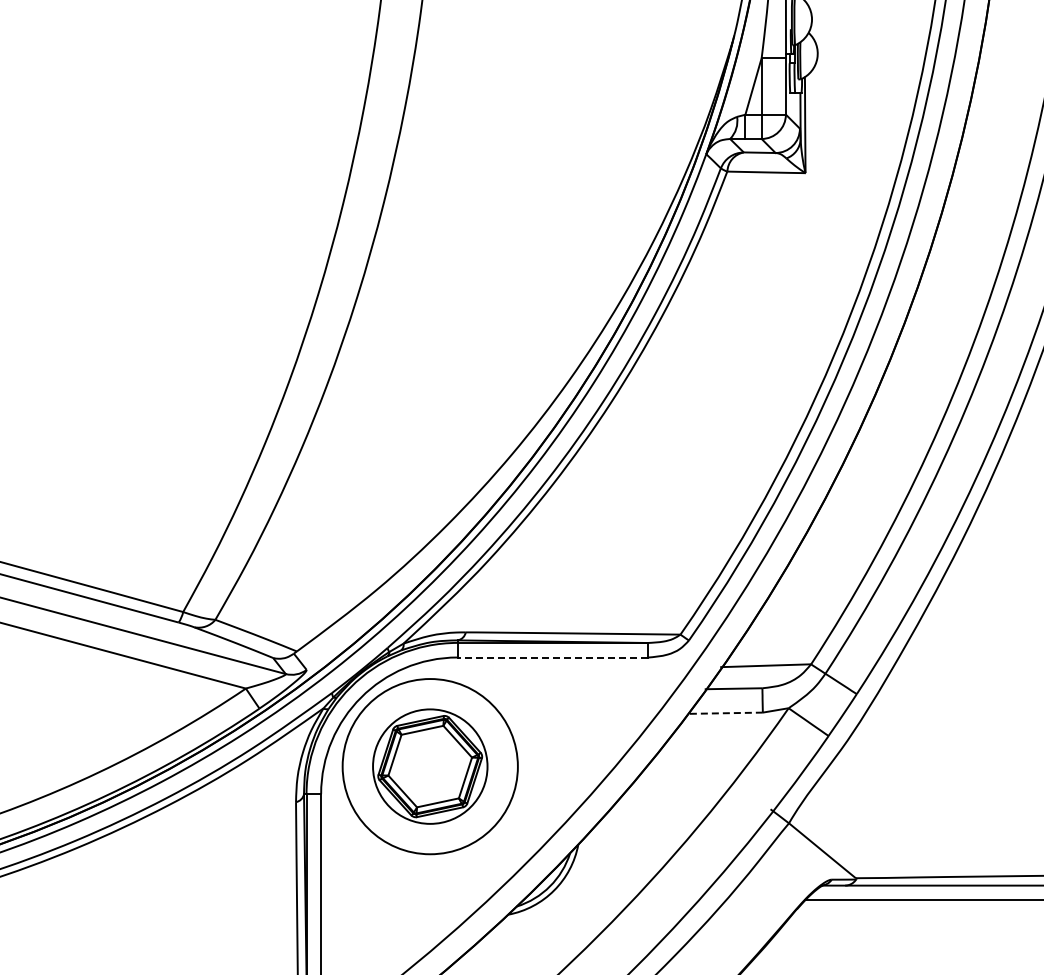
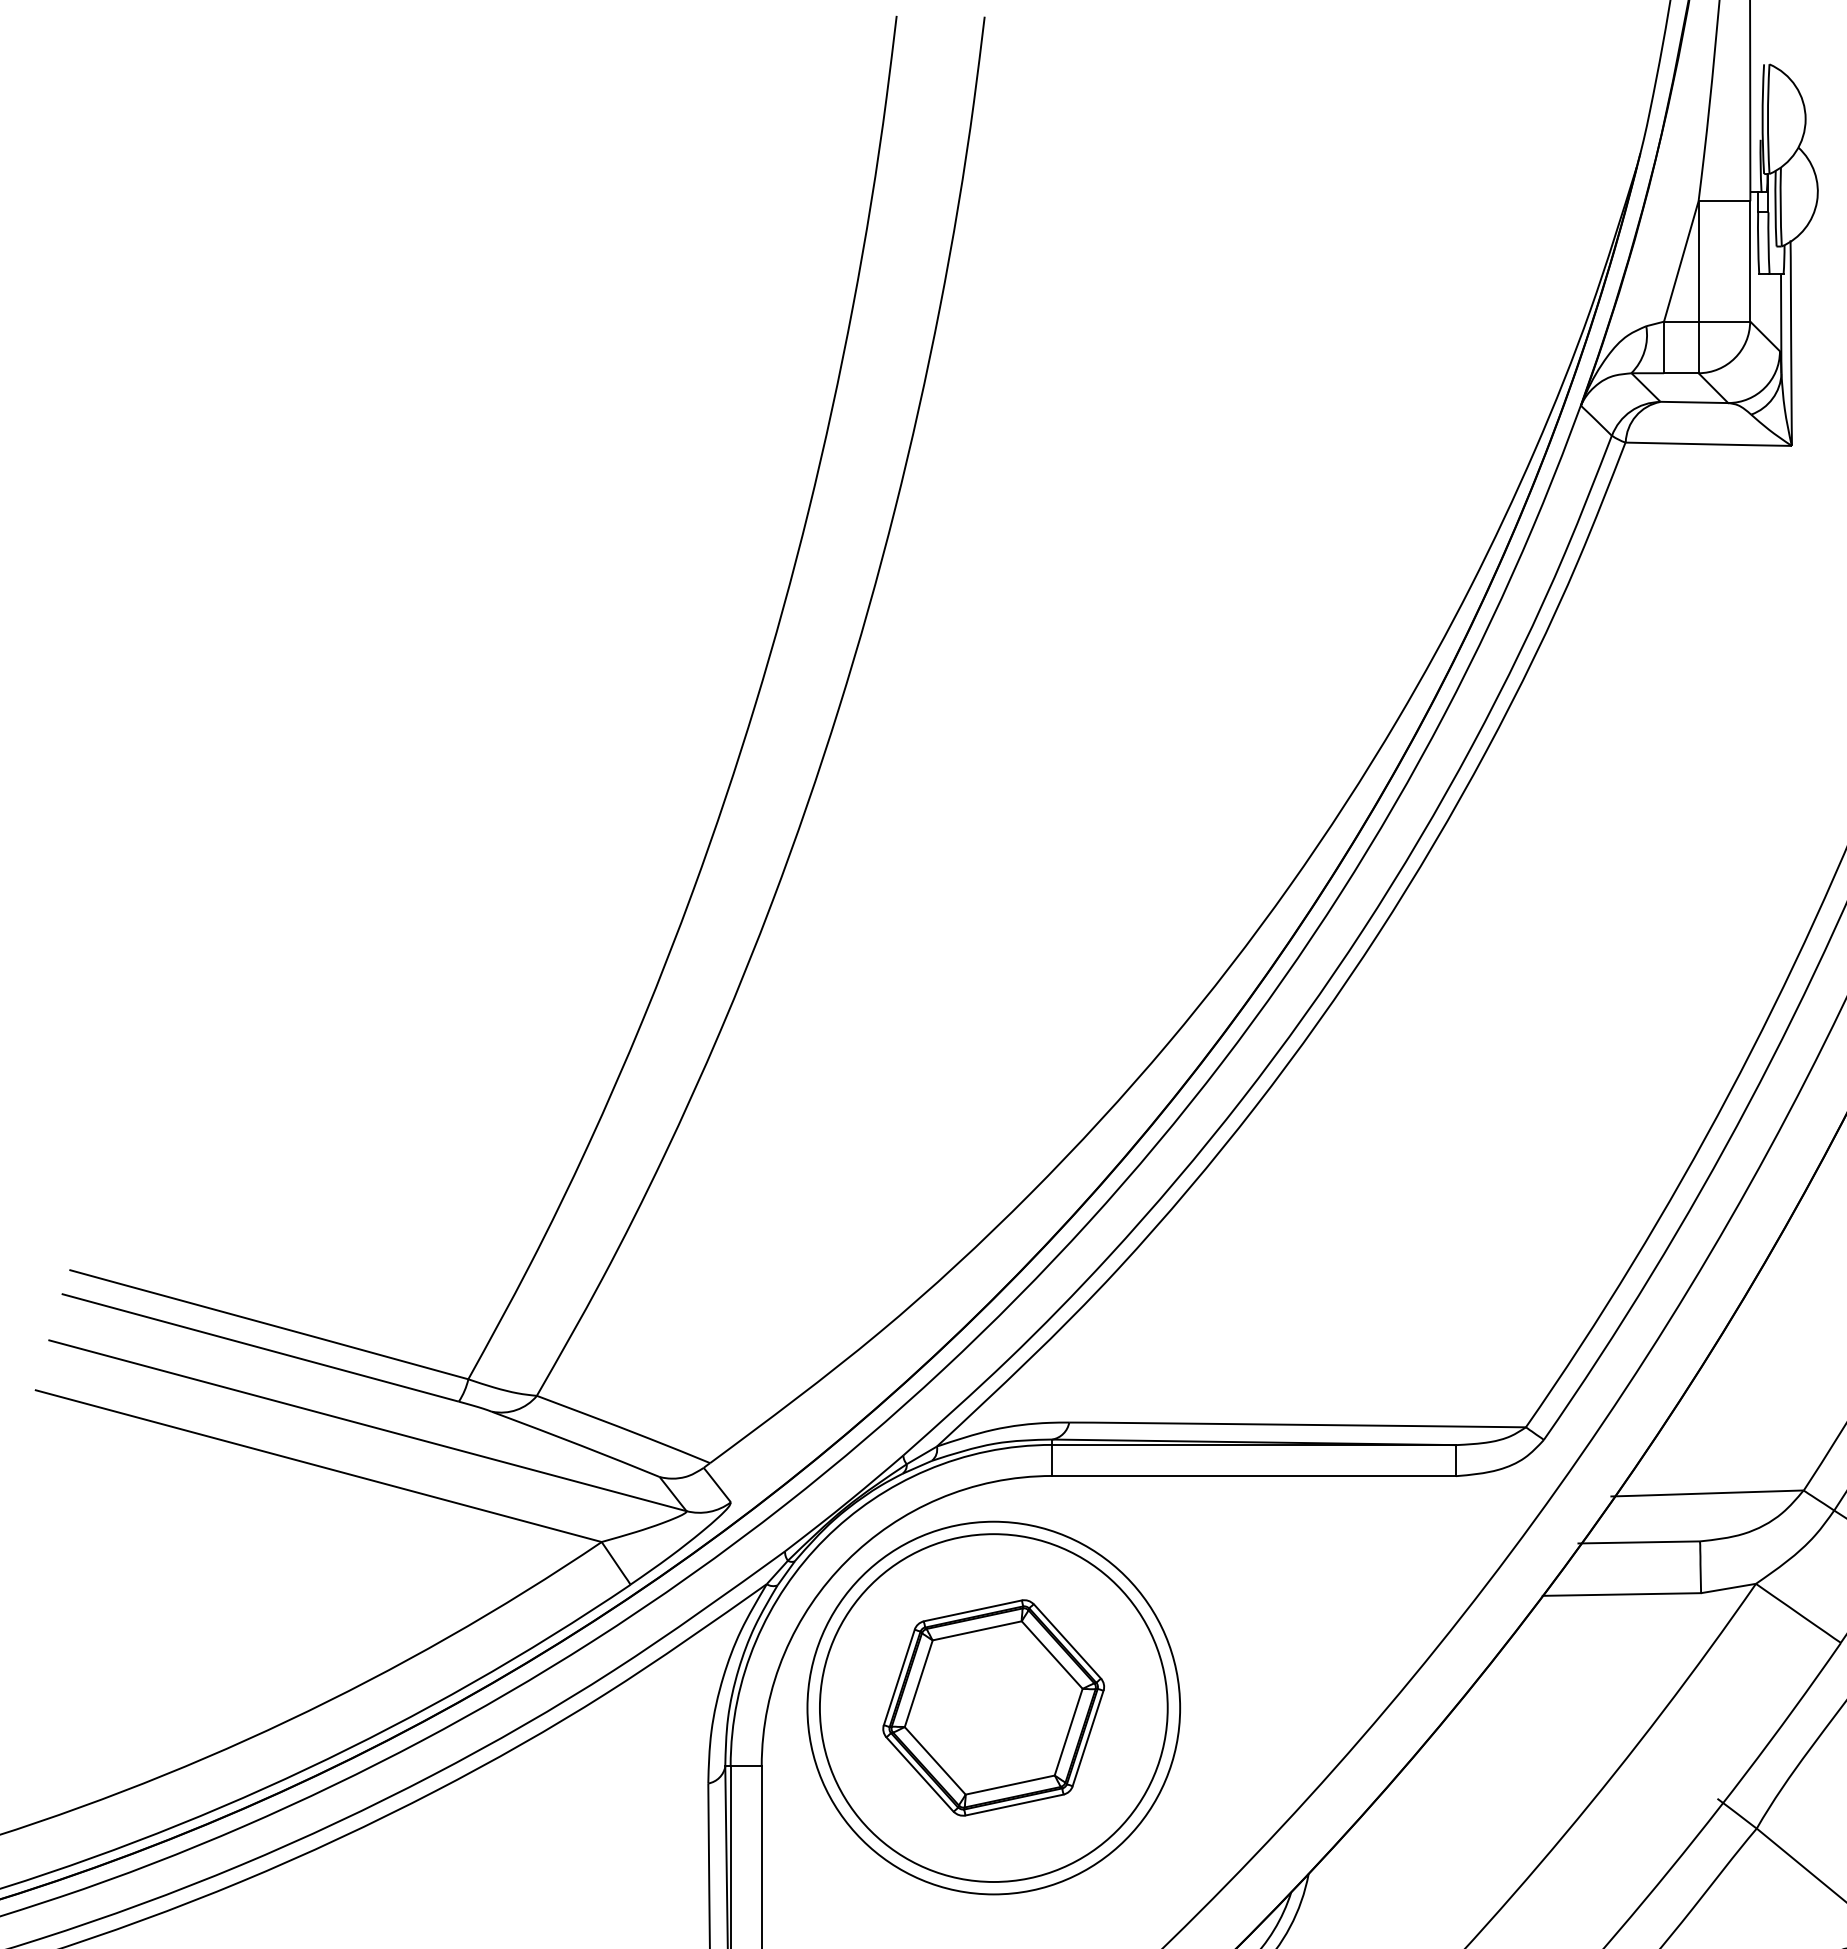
line: (552, 657) -> (1253, 1475), dashed -> solid
line: (725, 713) -> (1621, 1595), dashed -> solid
circle: (430, 766) -> (994, 1707), size x1.43

